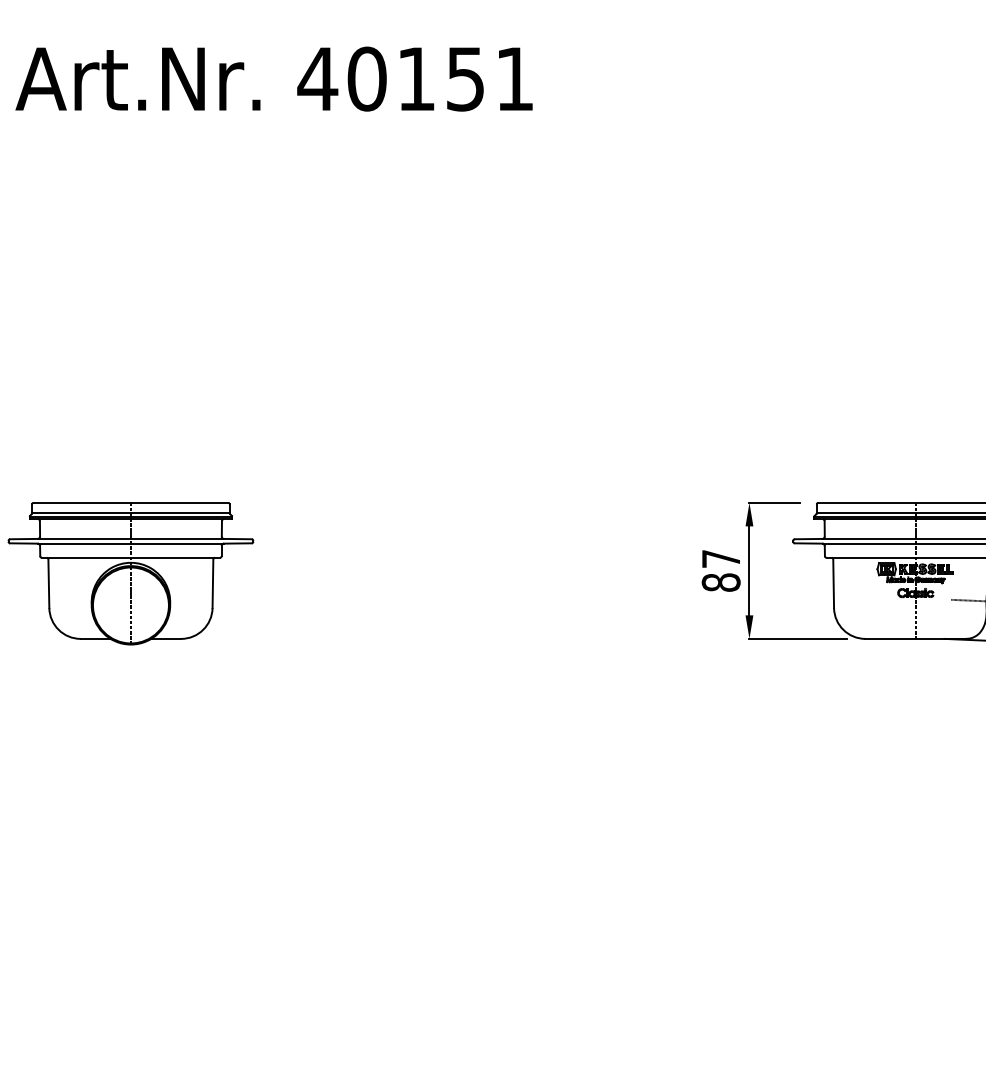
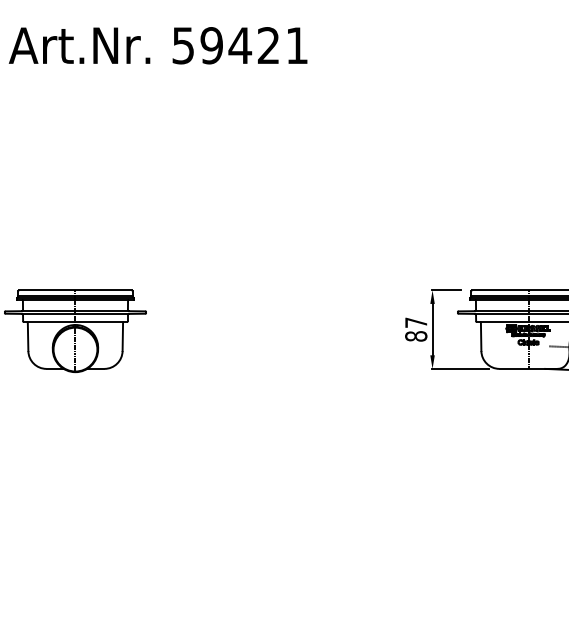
text: (390, 78) -> (225, 45), 40151 -> 59421

